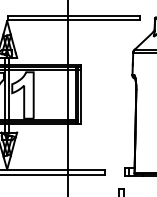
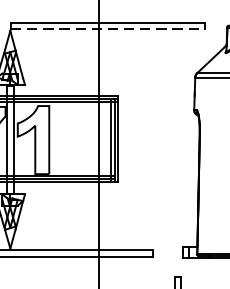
line: (74, 20) -> (109, 30), solid -> dashed

